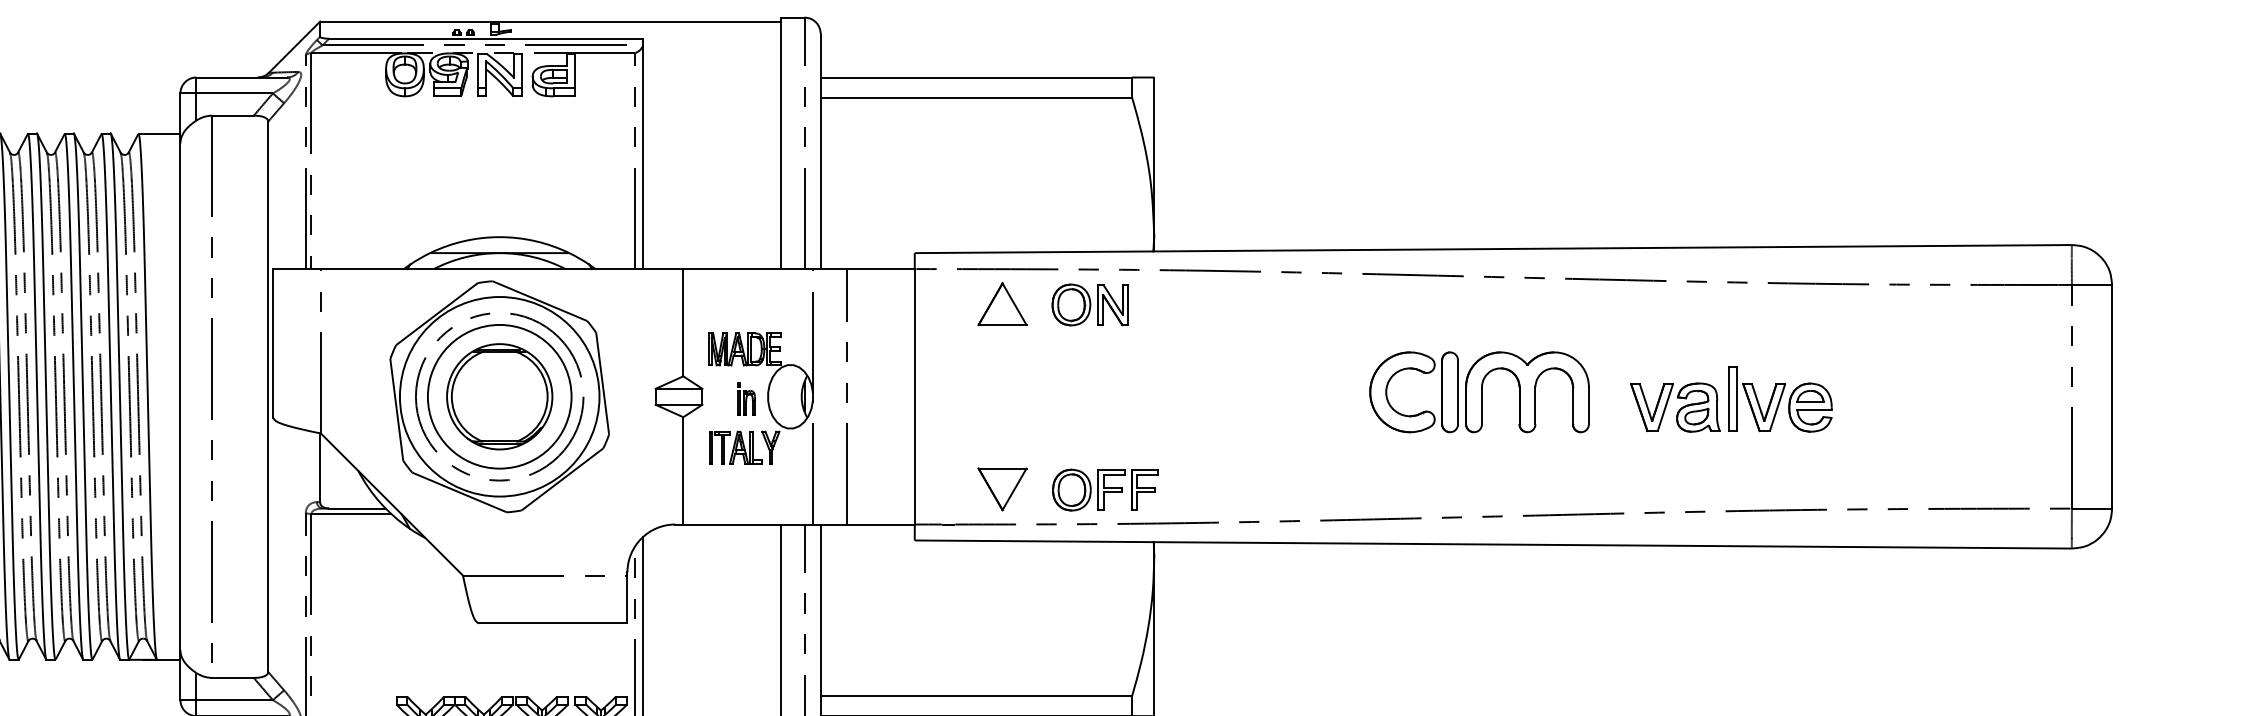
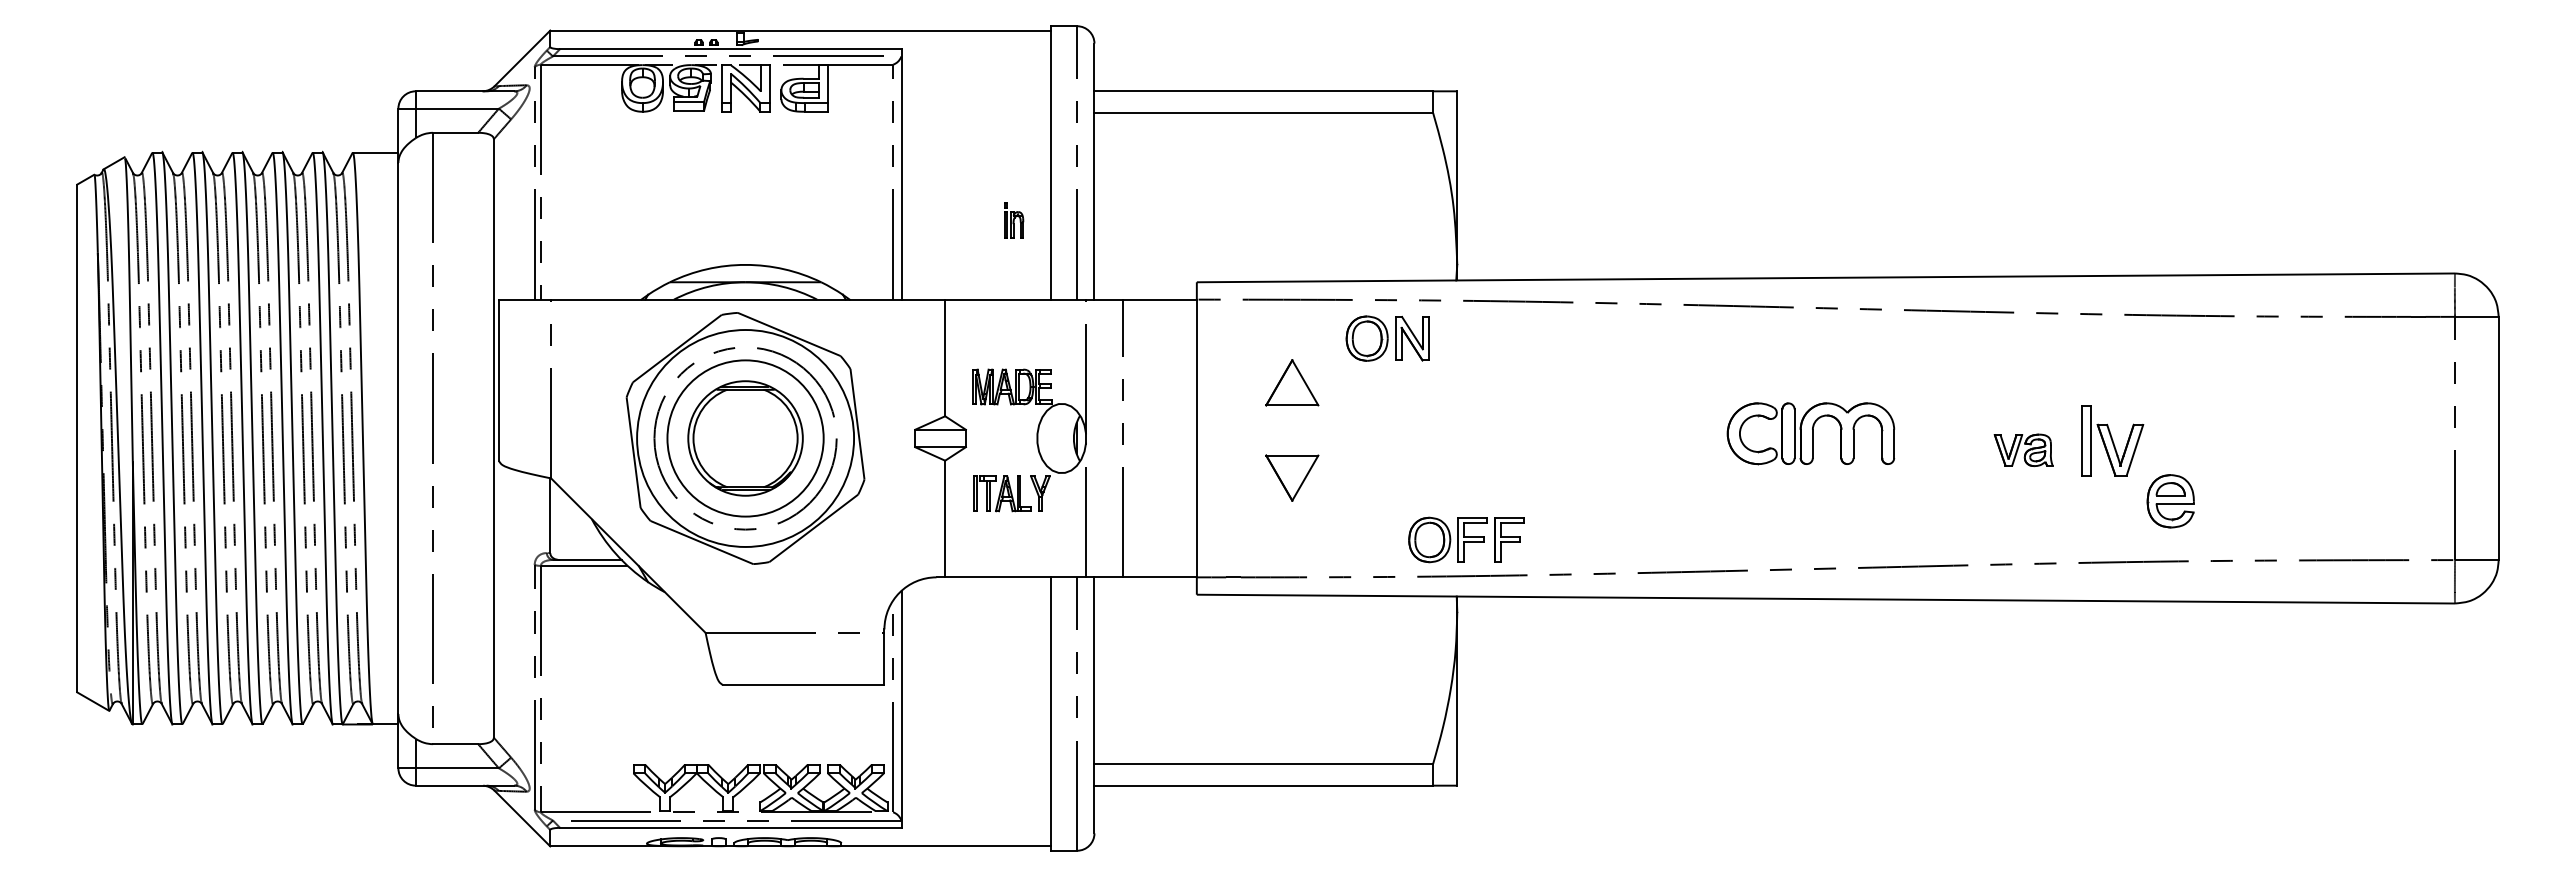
part: (1002, 303) -> (1292, 382), moved
part: (1479, 392) -> (1810, 433), size x0.7
part: (747, 398) -> (1014, 220), moved
part: (1675, 407) -> (2023, 450), size x0.6
part: (1810, 407) -> (2170, 501), moved
part: (1002, 488) -> (1292, 477), moved
part: (1105, 489) -> (1466, 539), moved

